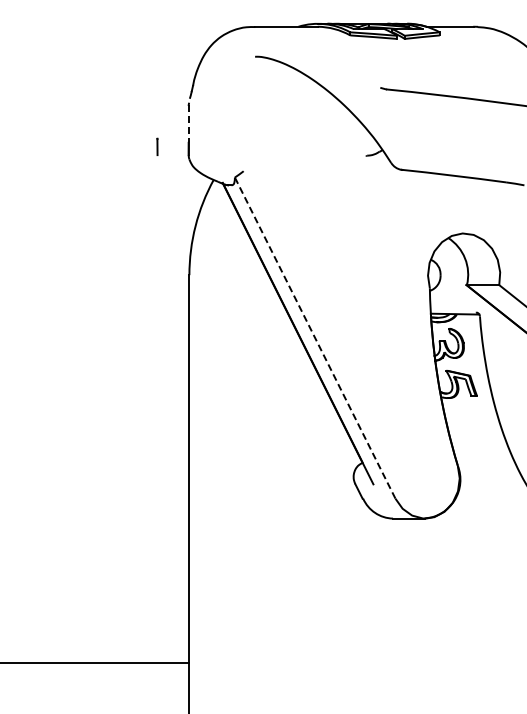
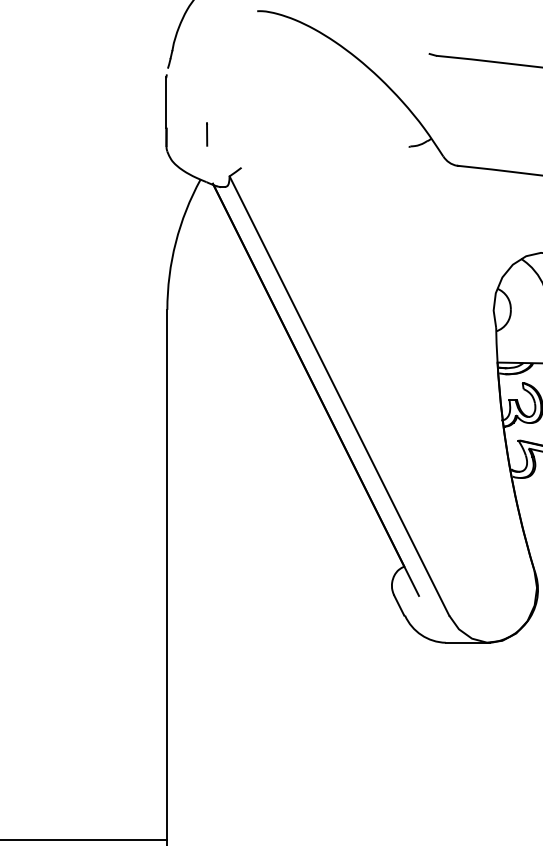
line: (188, 124) -> (166, 103), dashed -> solid
line: (157, 146) -> (207, 133), moved
line: (315, 338) -> (339, 396), dashed -> solid

